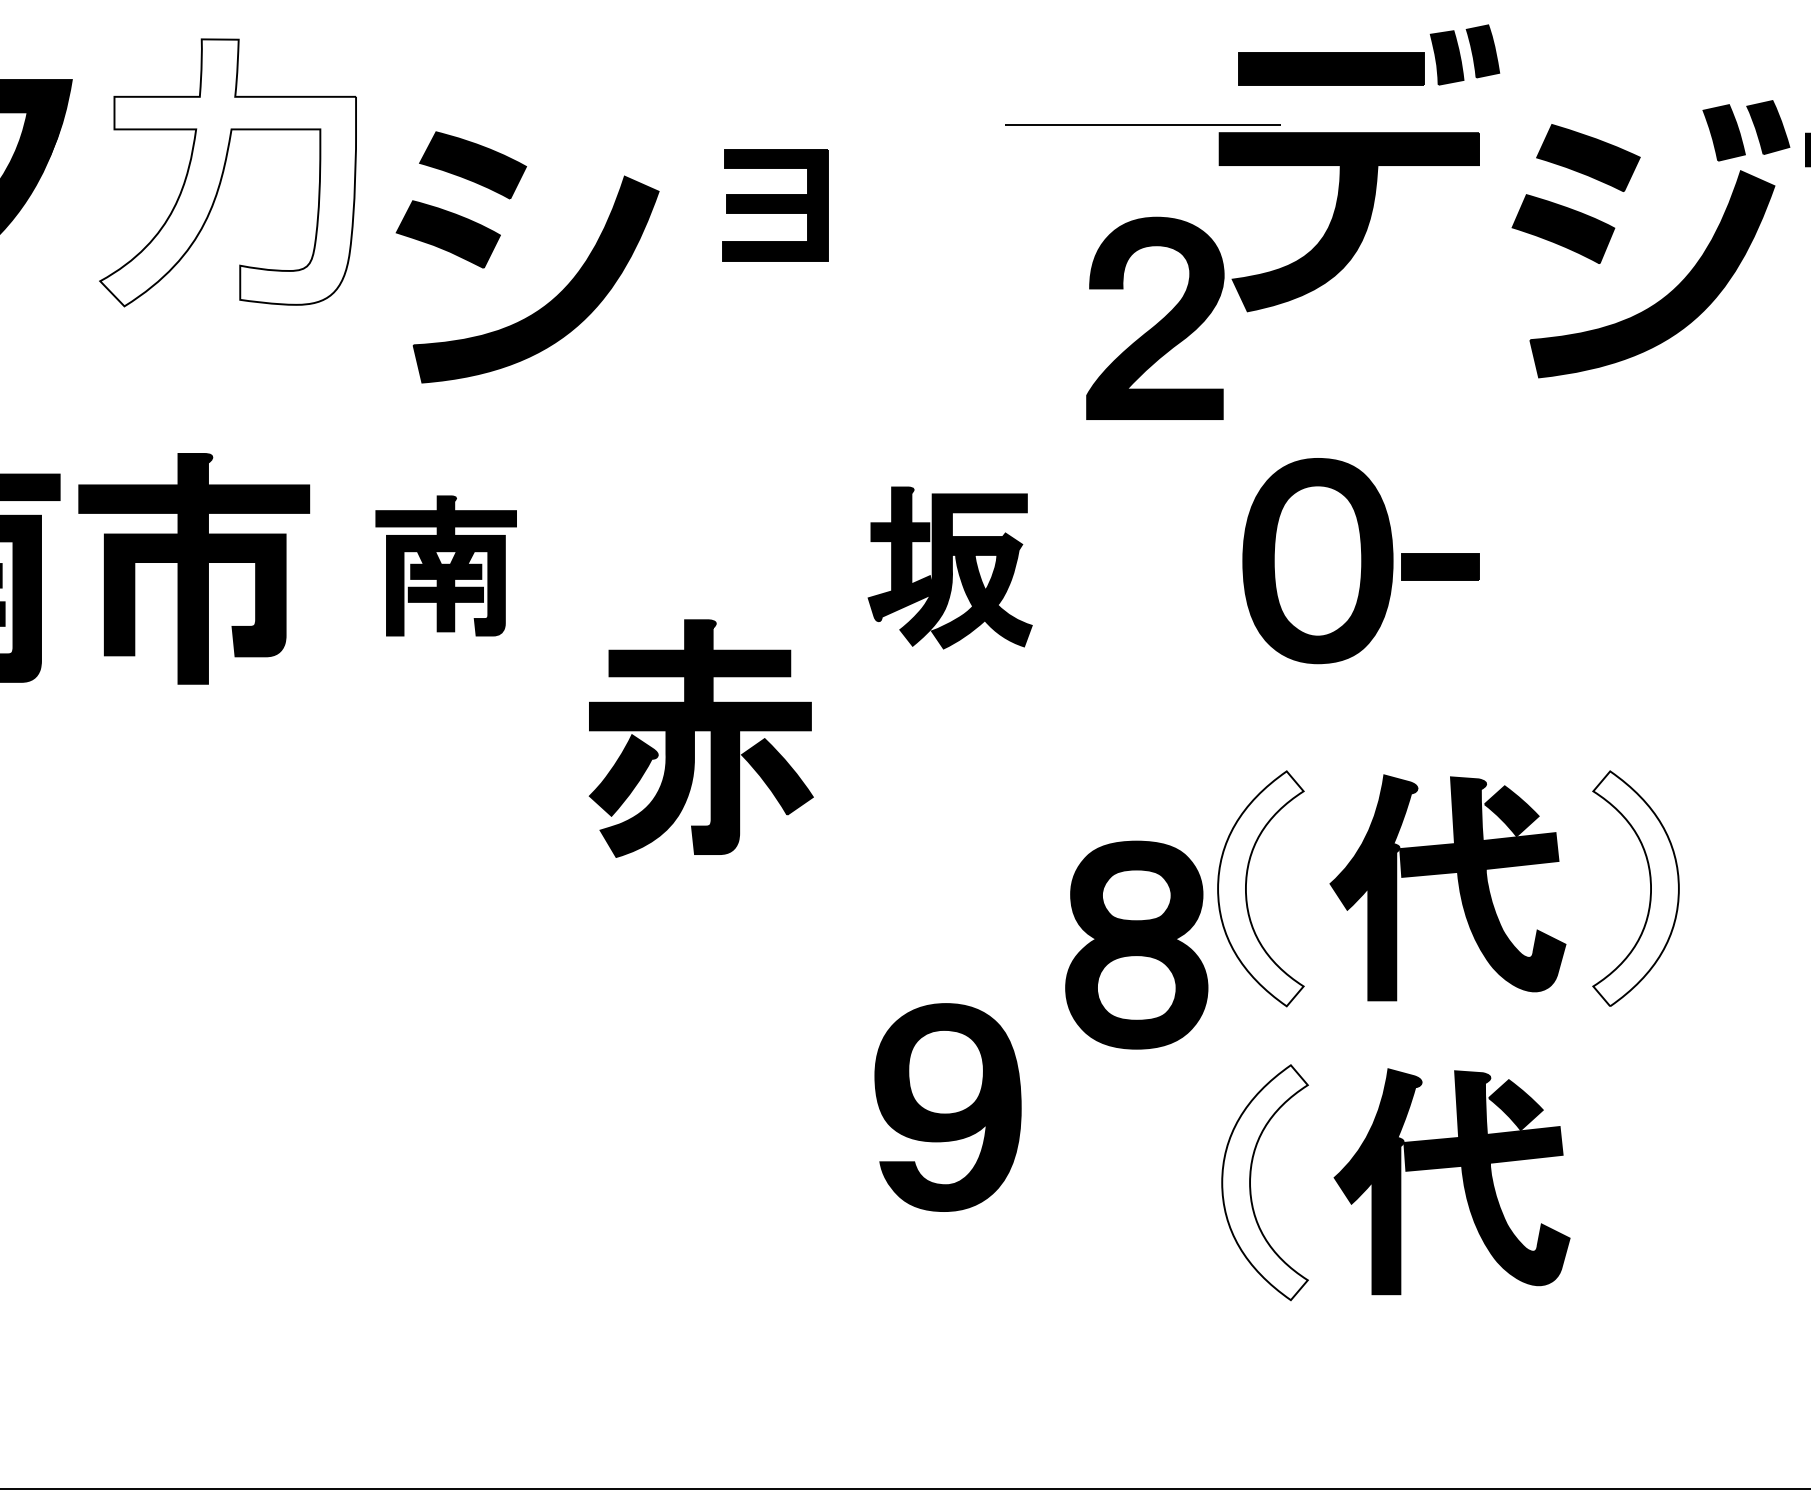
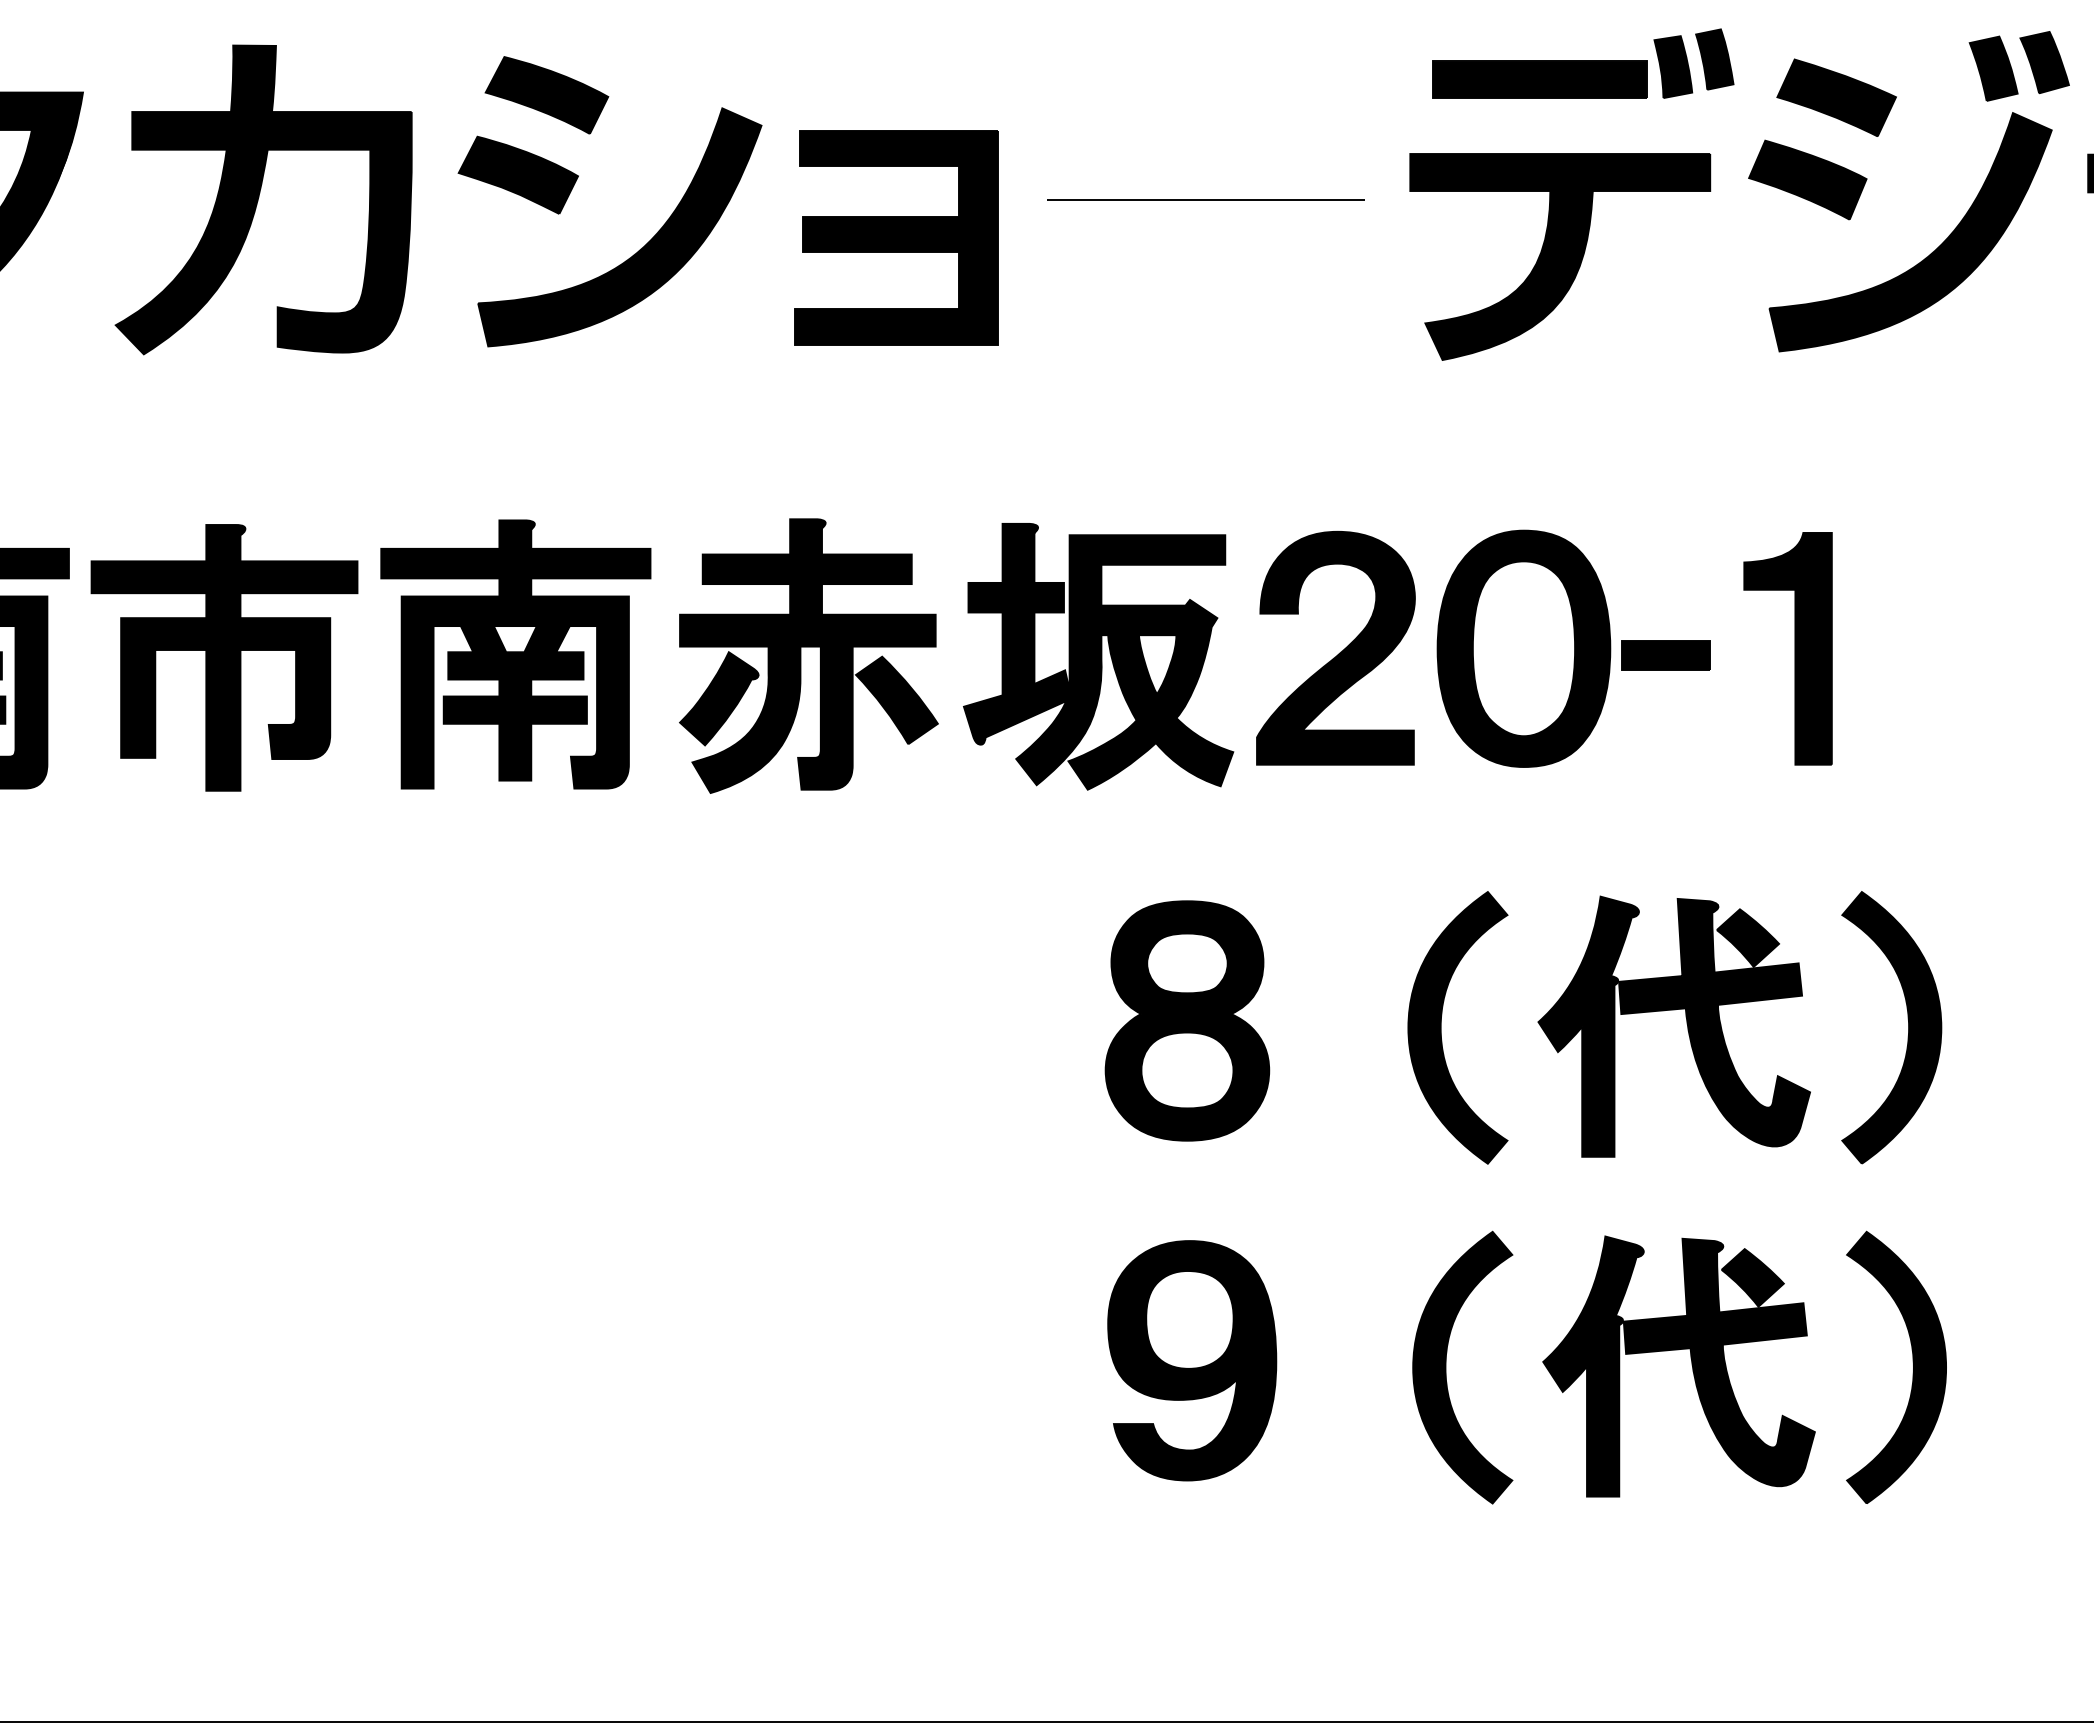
line: (1142, 124) -> (1205, 199), moved
fill: (227, 172) -> (263, 199), added
part: (775, 205) -> (896, 237), size x1.67
part: (1615, 228) -> (1867, 179), moved
part: (497, 241) -> (575, 183), moved
part: (1154, 318) -> (1335, 648), moved
part: (1551, 560) -> (1794, 648), added
part: (445, 565) -> (515, 654), size x1.67
part: (950, 567) -> (1098, 656), size x1.43
part: (694, 738) -> (801, 655), moved
fill: (1260, 888) -> (1457, 1027), added
fill: (1635, 888) -> (1891, 1027), added
part: (1136, 944) -> (1187, 1020), moved
part: (948, 1107) -> (1192, 1360), moved
part: (1653, 1178) -> (1912, 1362), added
fill: (1264, 1182) -> (1462, 1367), added

